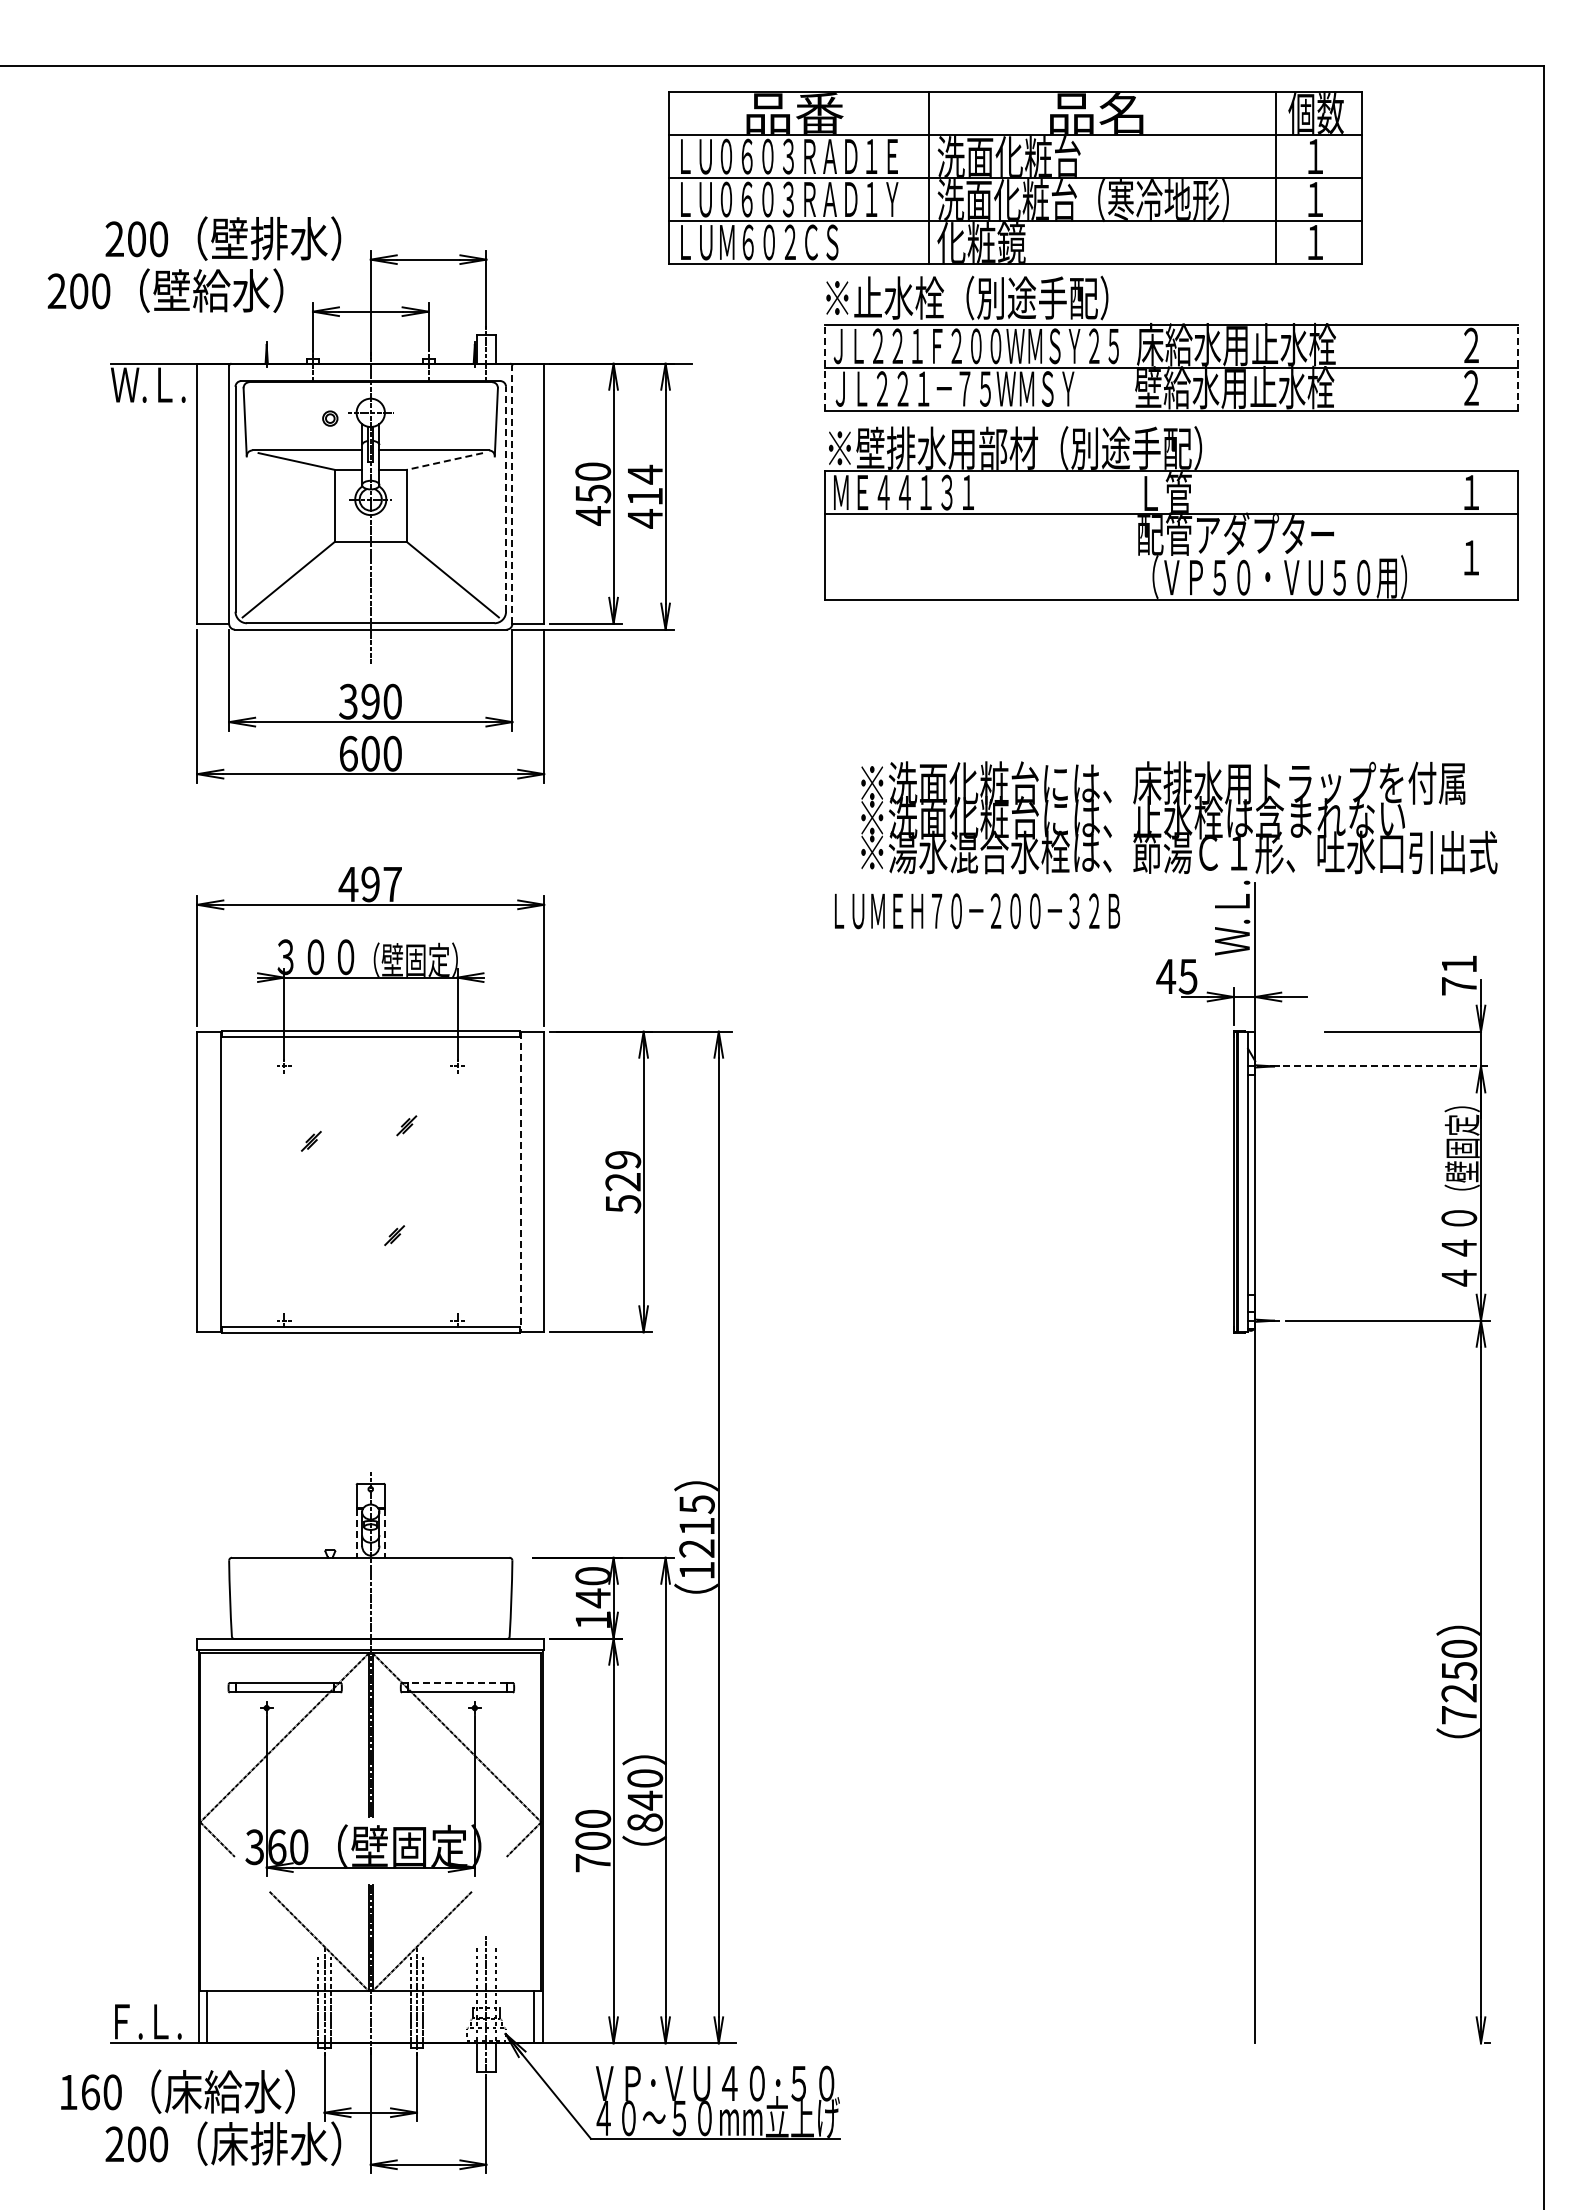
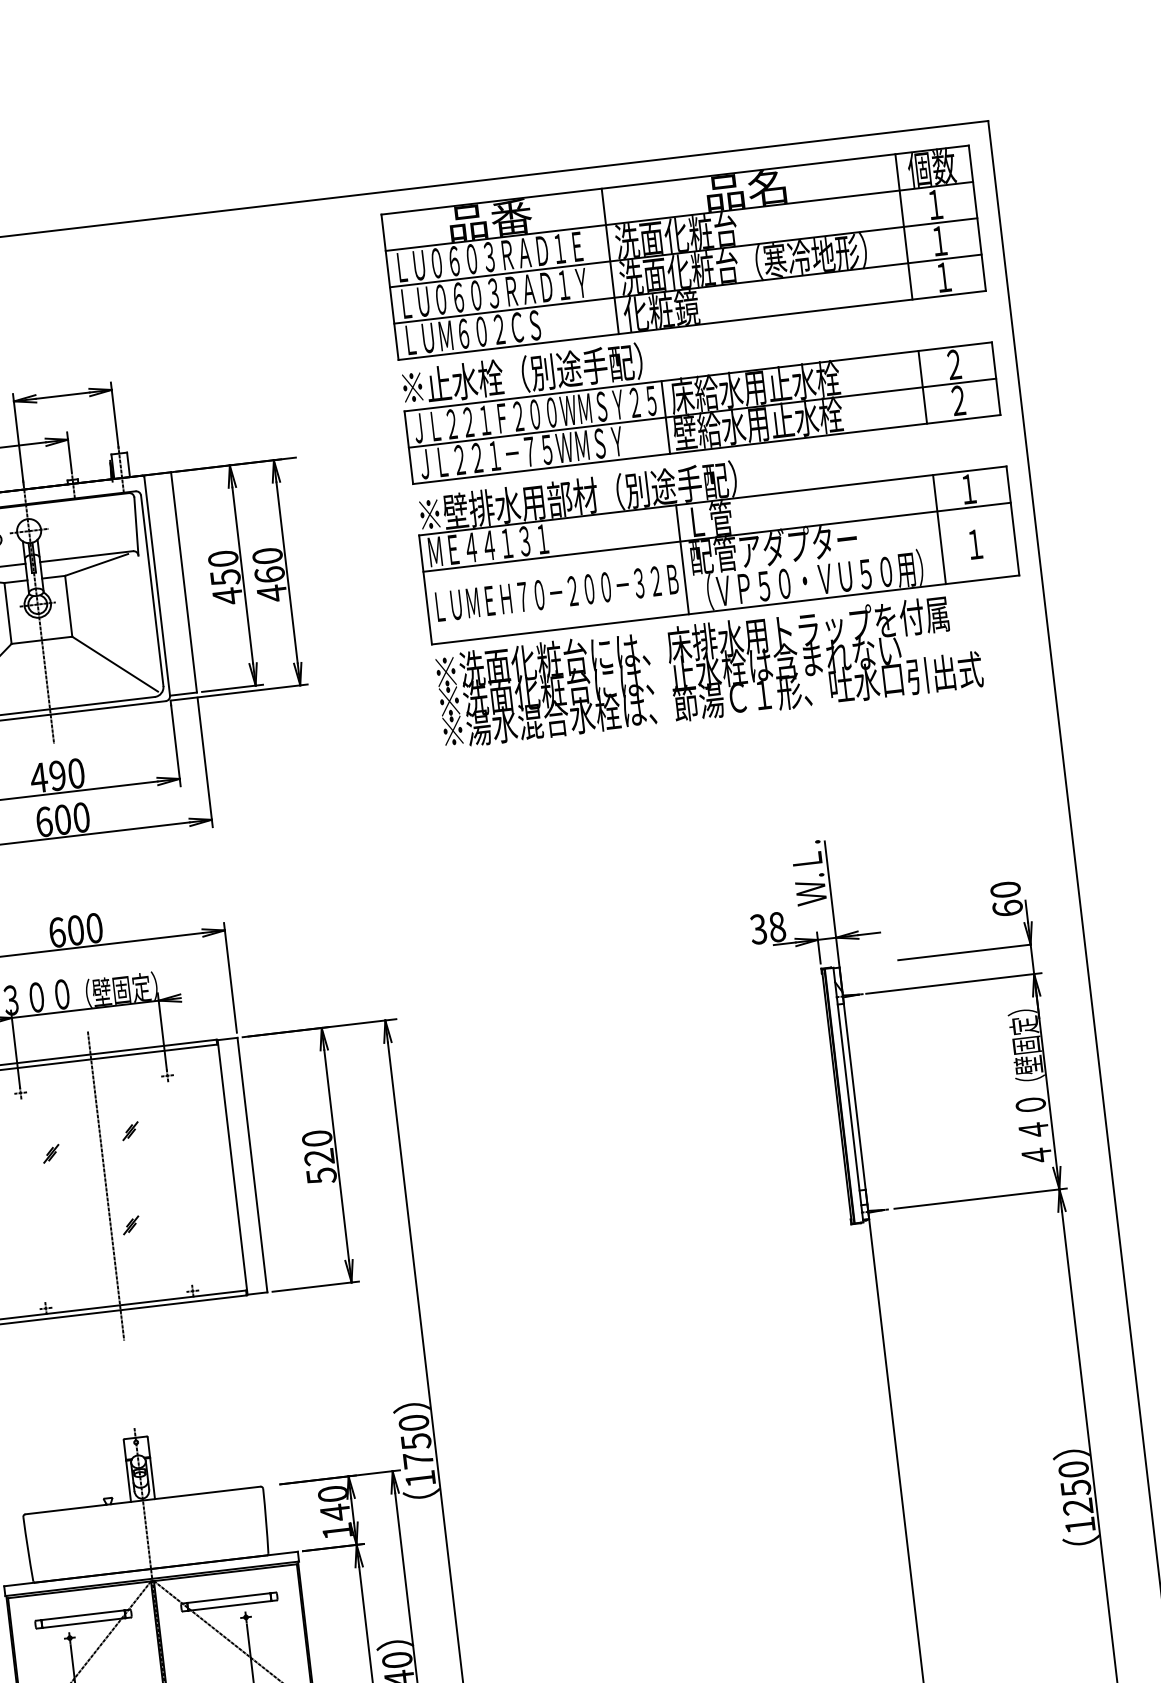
part: (1015, 177) -> (683, 252), moved
line: (824, 367) -> (408, 447), dashed -> solid
line: (1128, 367) -> (666, 417), added
line: (1431, 367) -> (922, 387), added
line: (1518, 367) -> (996, 378), dashed -> solid
line: (444, 461) -> (96, 564), dashed -> solid
text: (645, 484) -> (268, 564), 414 -> 460
line: (512, 494) -> (157, 586), dashed -> solid
line: (506, 498) -> (152, 590), dashed -> solid
line: (1128, 535) -> (682, 559), added
line: (1431, 535) -> (939, 529), added
text: (348, 701) -> (38, 777), 390 -> 490
text: (1179, 817) -> (709, 670), moved
text: (369, 884) -> (74, 930), 497 -> 600
text: (977, 911) -> (557, 593), moved
text: (1459, 975) -> (1006, 899), 71 -> 60
text: (1176, 976) -> (767, 928), 45 -> 38
line: (1386, 1066) -> (954, 983), dashed -> solid
text: (623, 1159) -> (317, 1138), 529 -> 520
line: (520, 1182) -> (232, 1167), dashed -> solid
line: (370, 1185) -> (105, 1185), added
text: (696, 1526) -> (415, 1441), 1215 -> 1750
line: (356, 1533) -> (128, 1481), dashed -> solid
line: (384, 1533) -> (152, 1478), dashed -> solid
line: (457, 1683) -> (228, 1598), dashed -> solid
text: (1459, 1715) -> (1080, 1525), 7250 -> 1250

